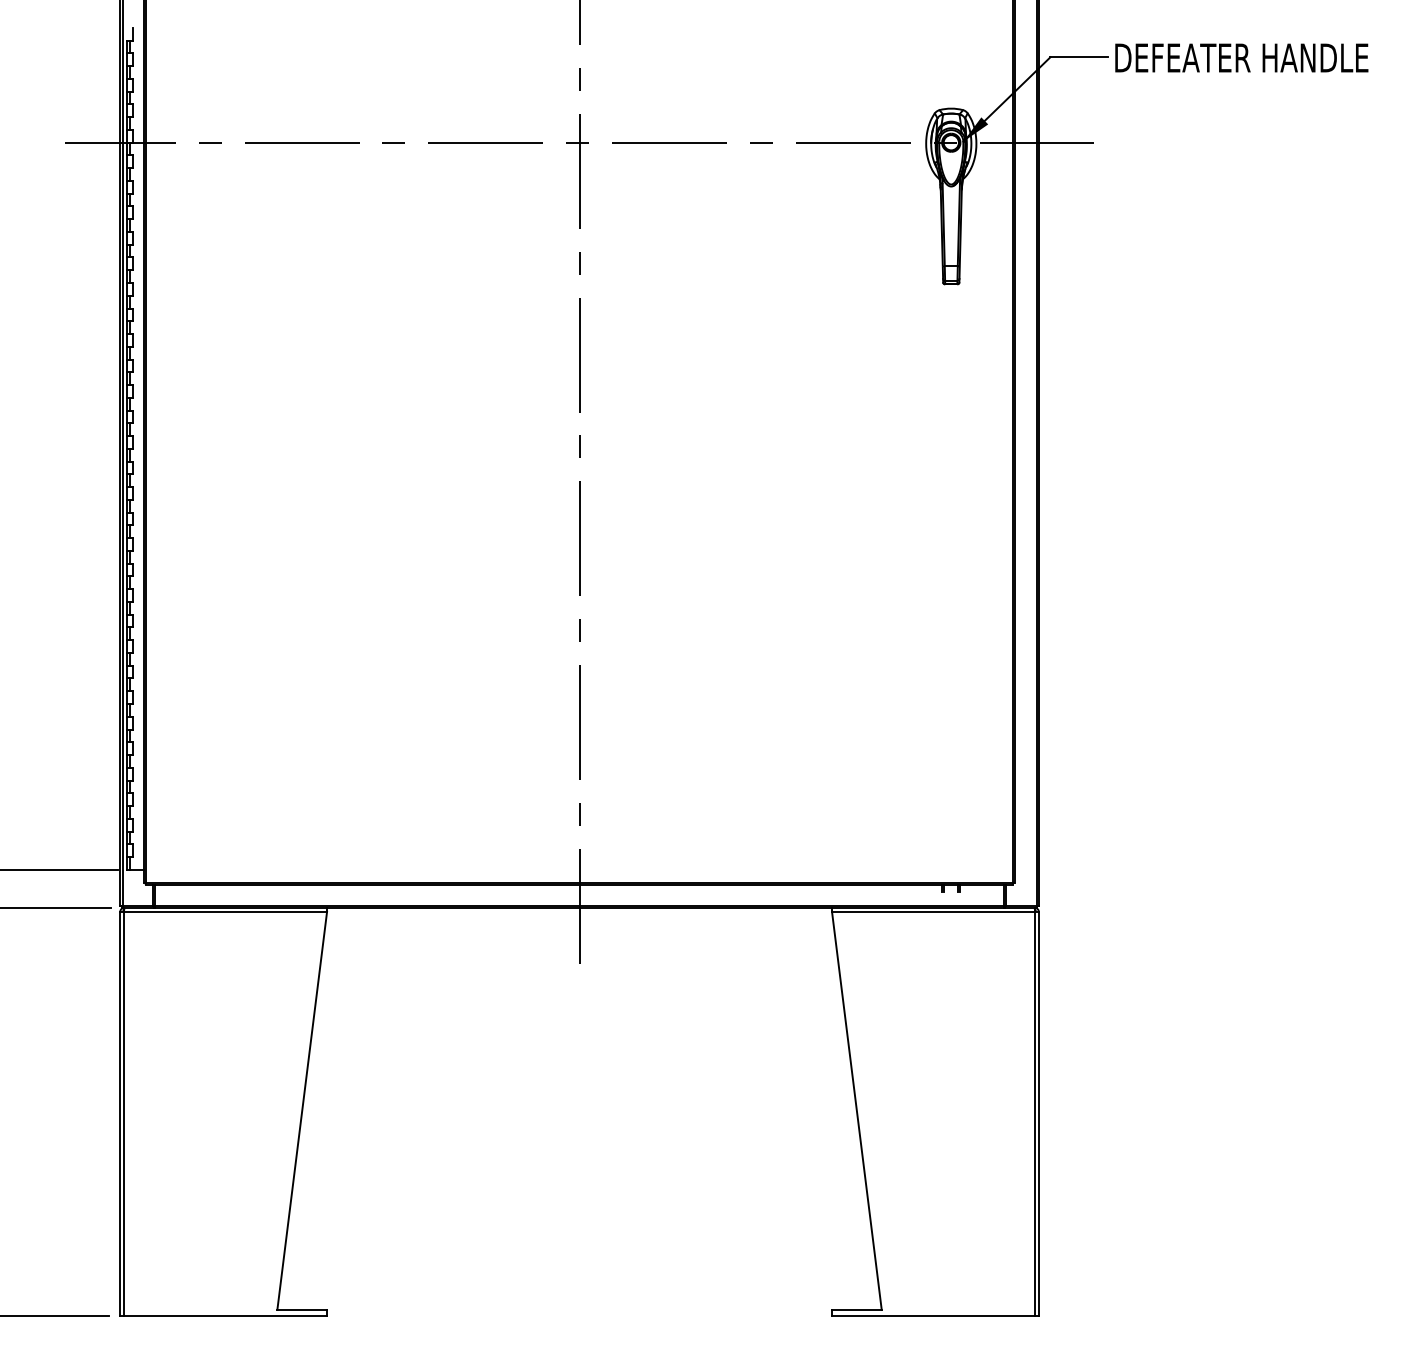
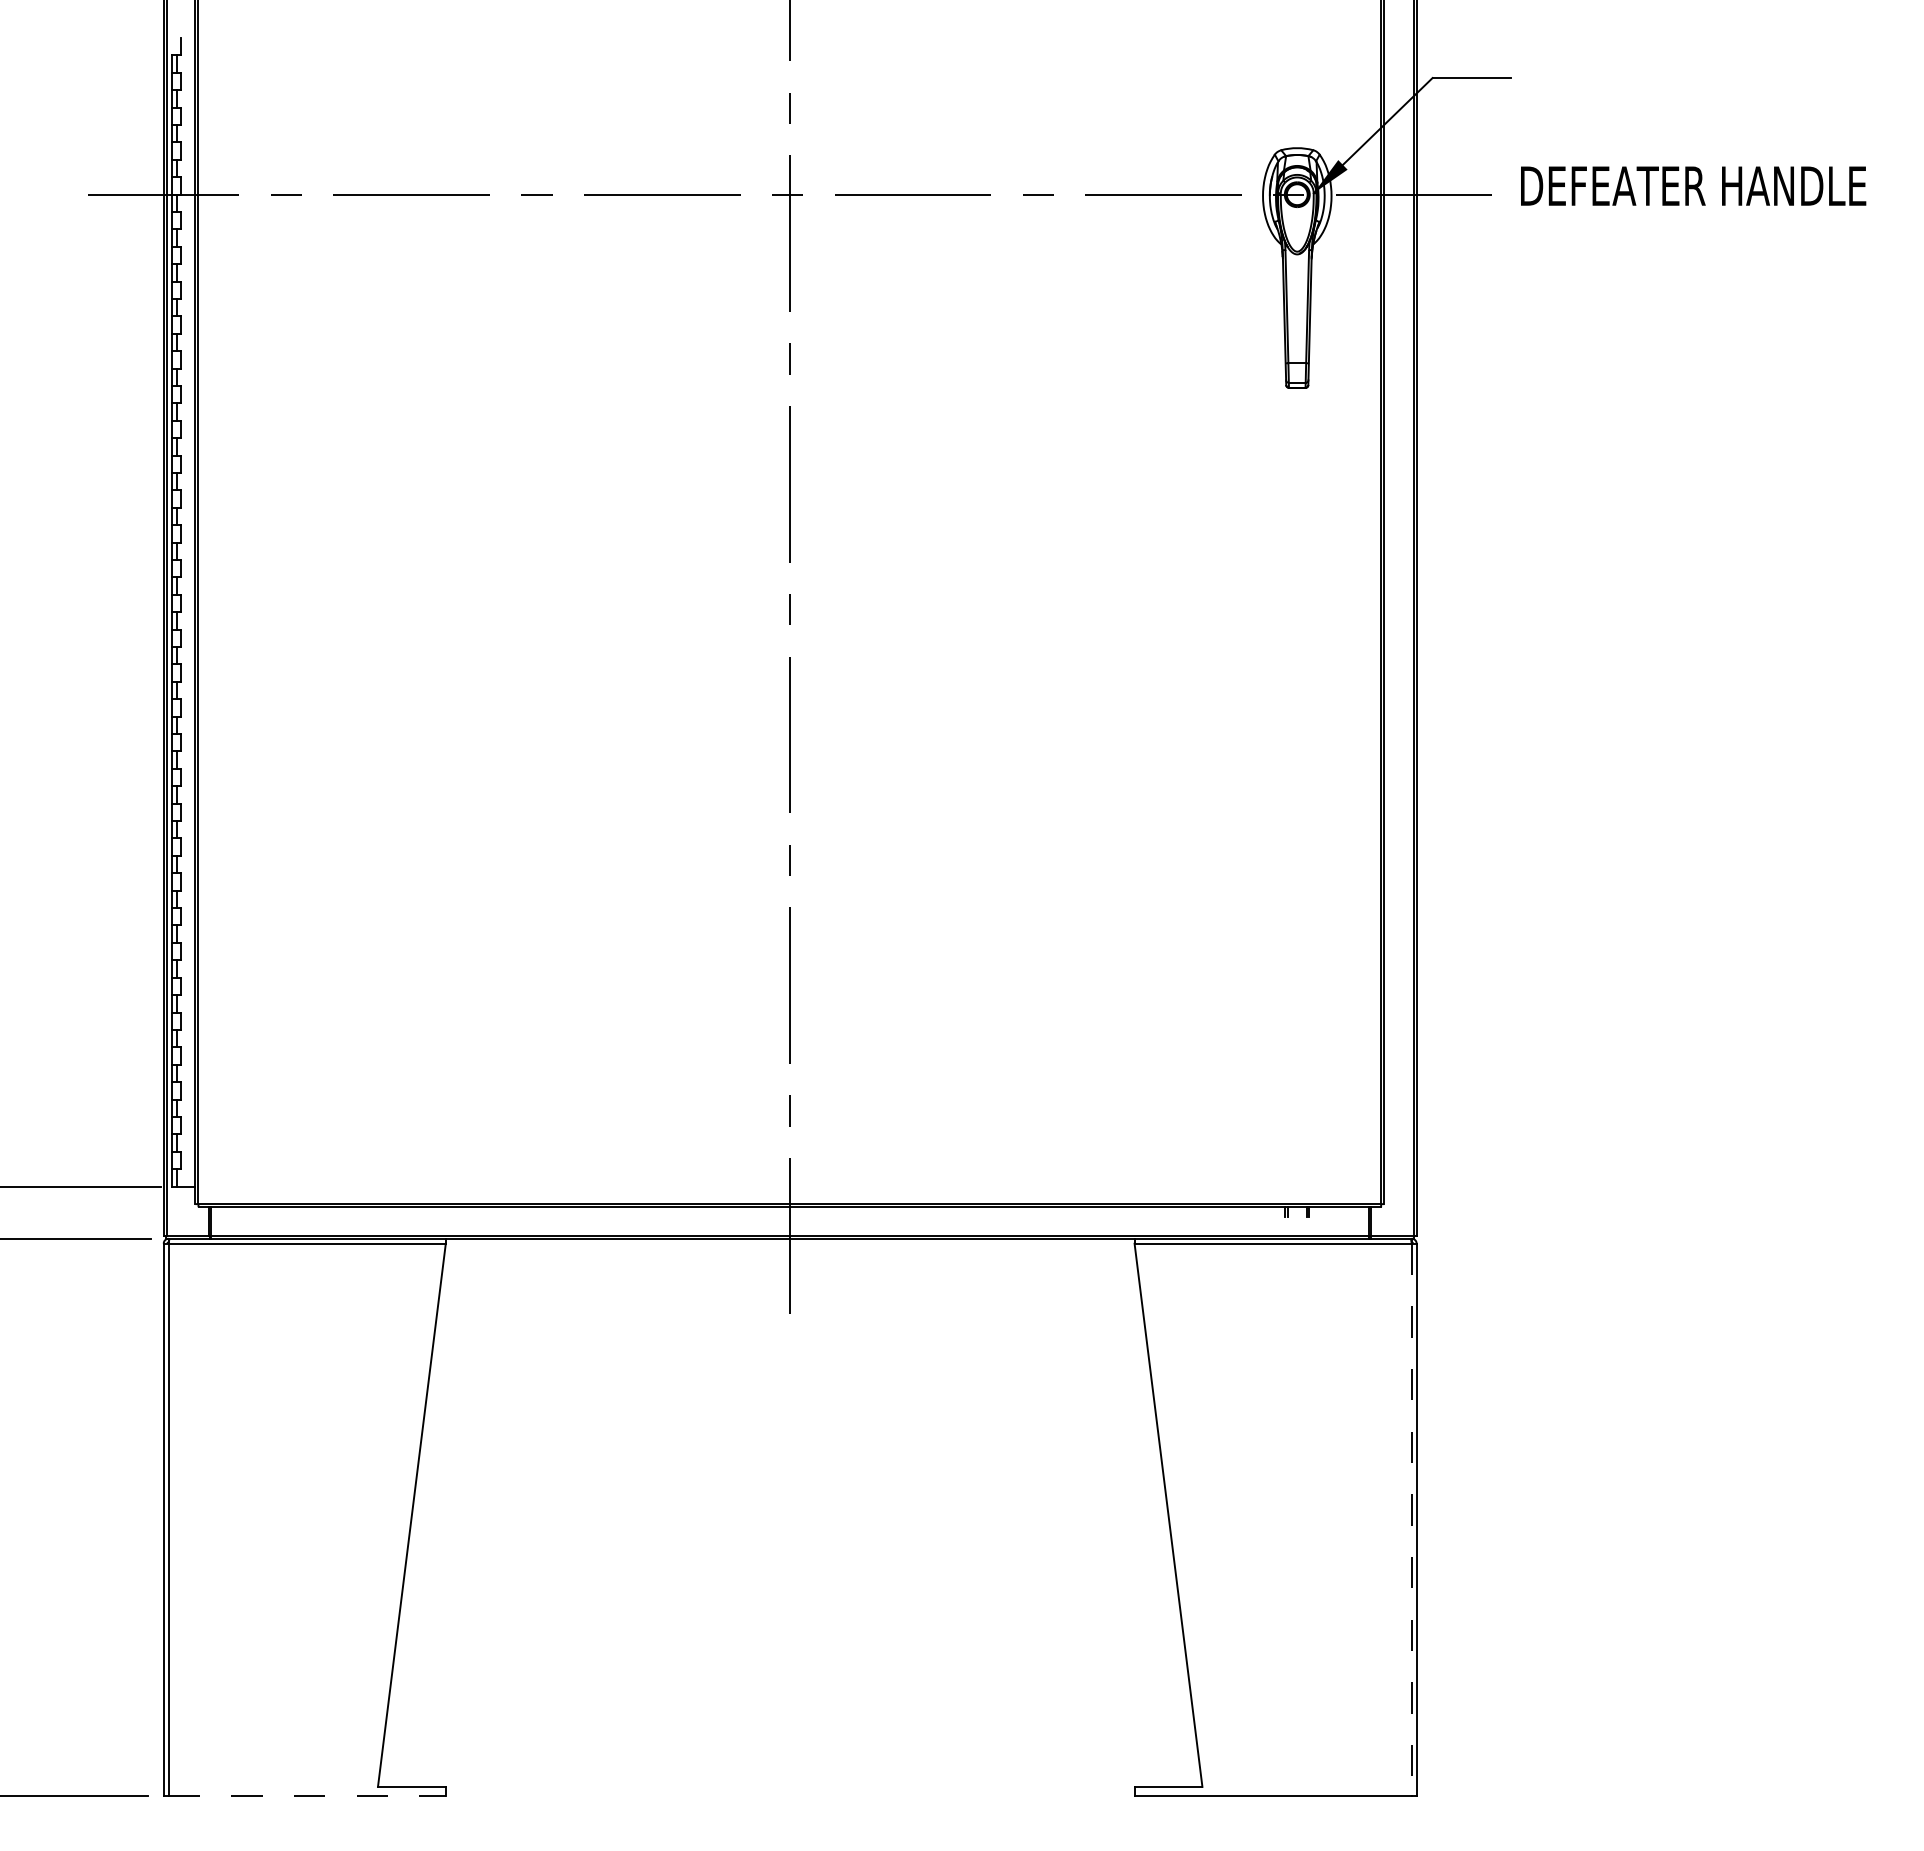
text: (1241, 57) -> (1693, 185), moved
line: (1035, 1113) -> (1411, 1519), solid -> dashed
line: (225, 1316) -> (307, 1795), solid -> dashed

